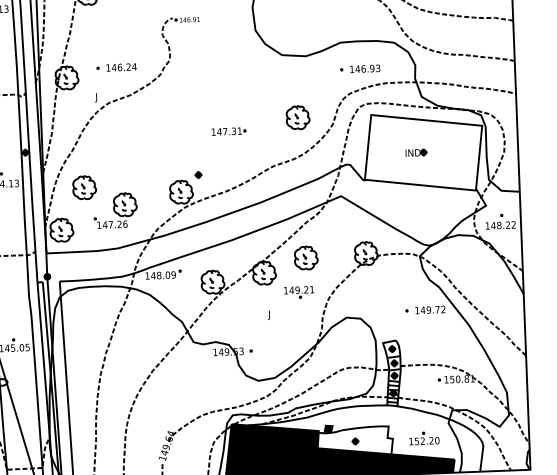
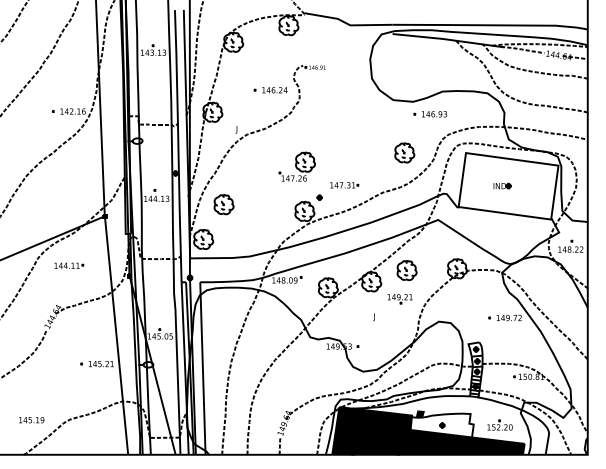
part: (116, 67) -> (270, 90), moved
part: (359, 69) -> (429, 114), moved
part: (228, 131) -> (344, 185), moved
part: (114, 210) -> (296, 166), moved

